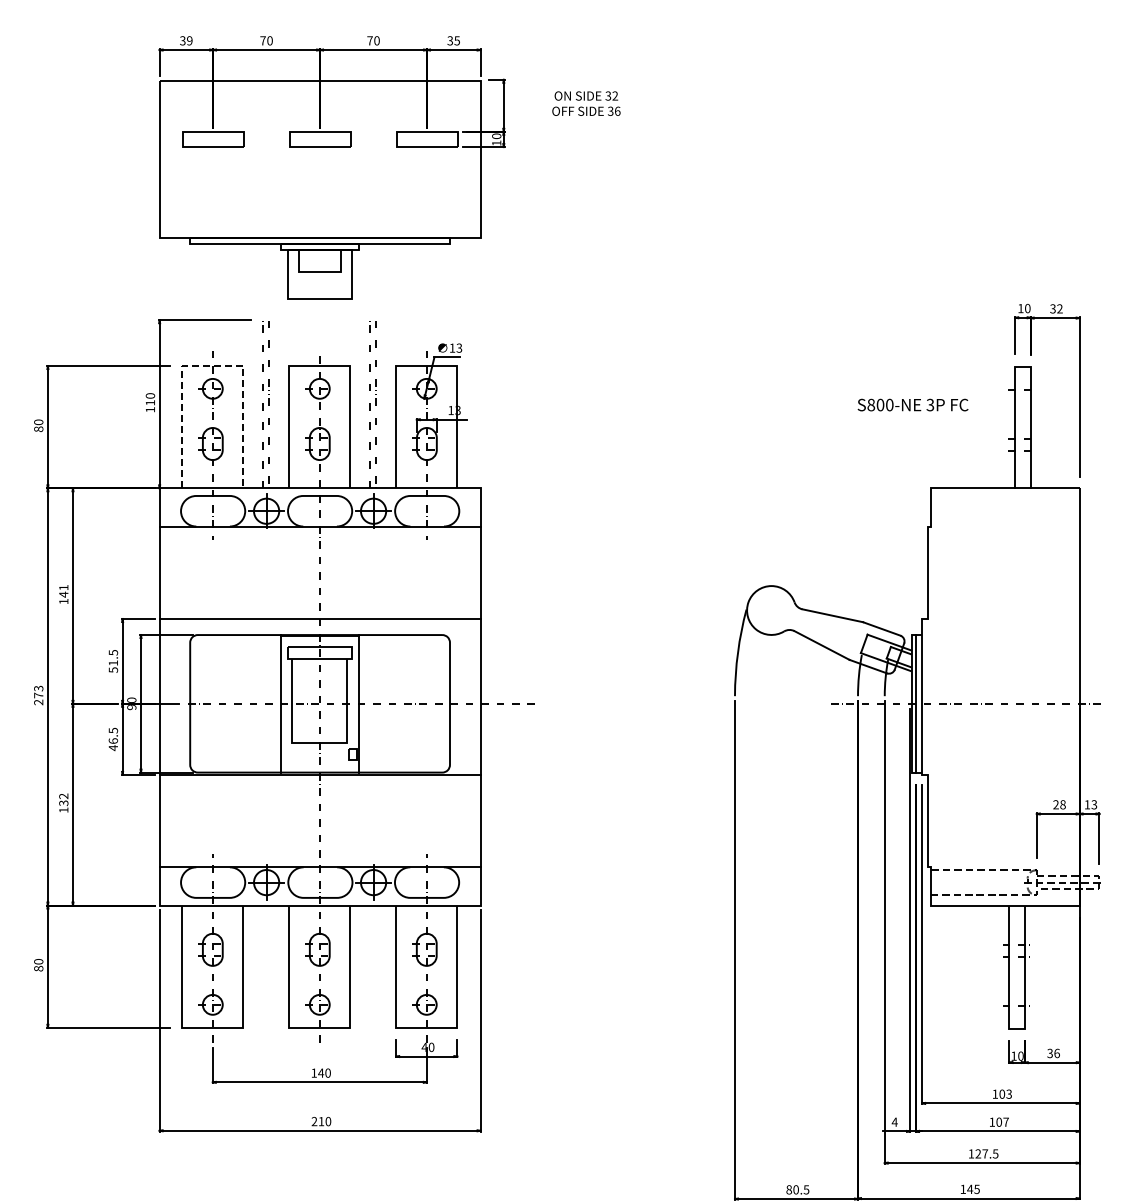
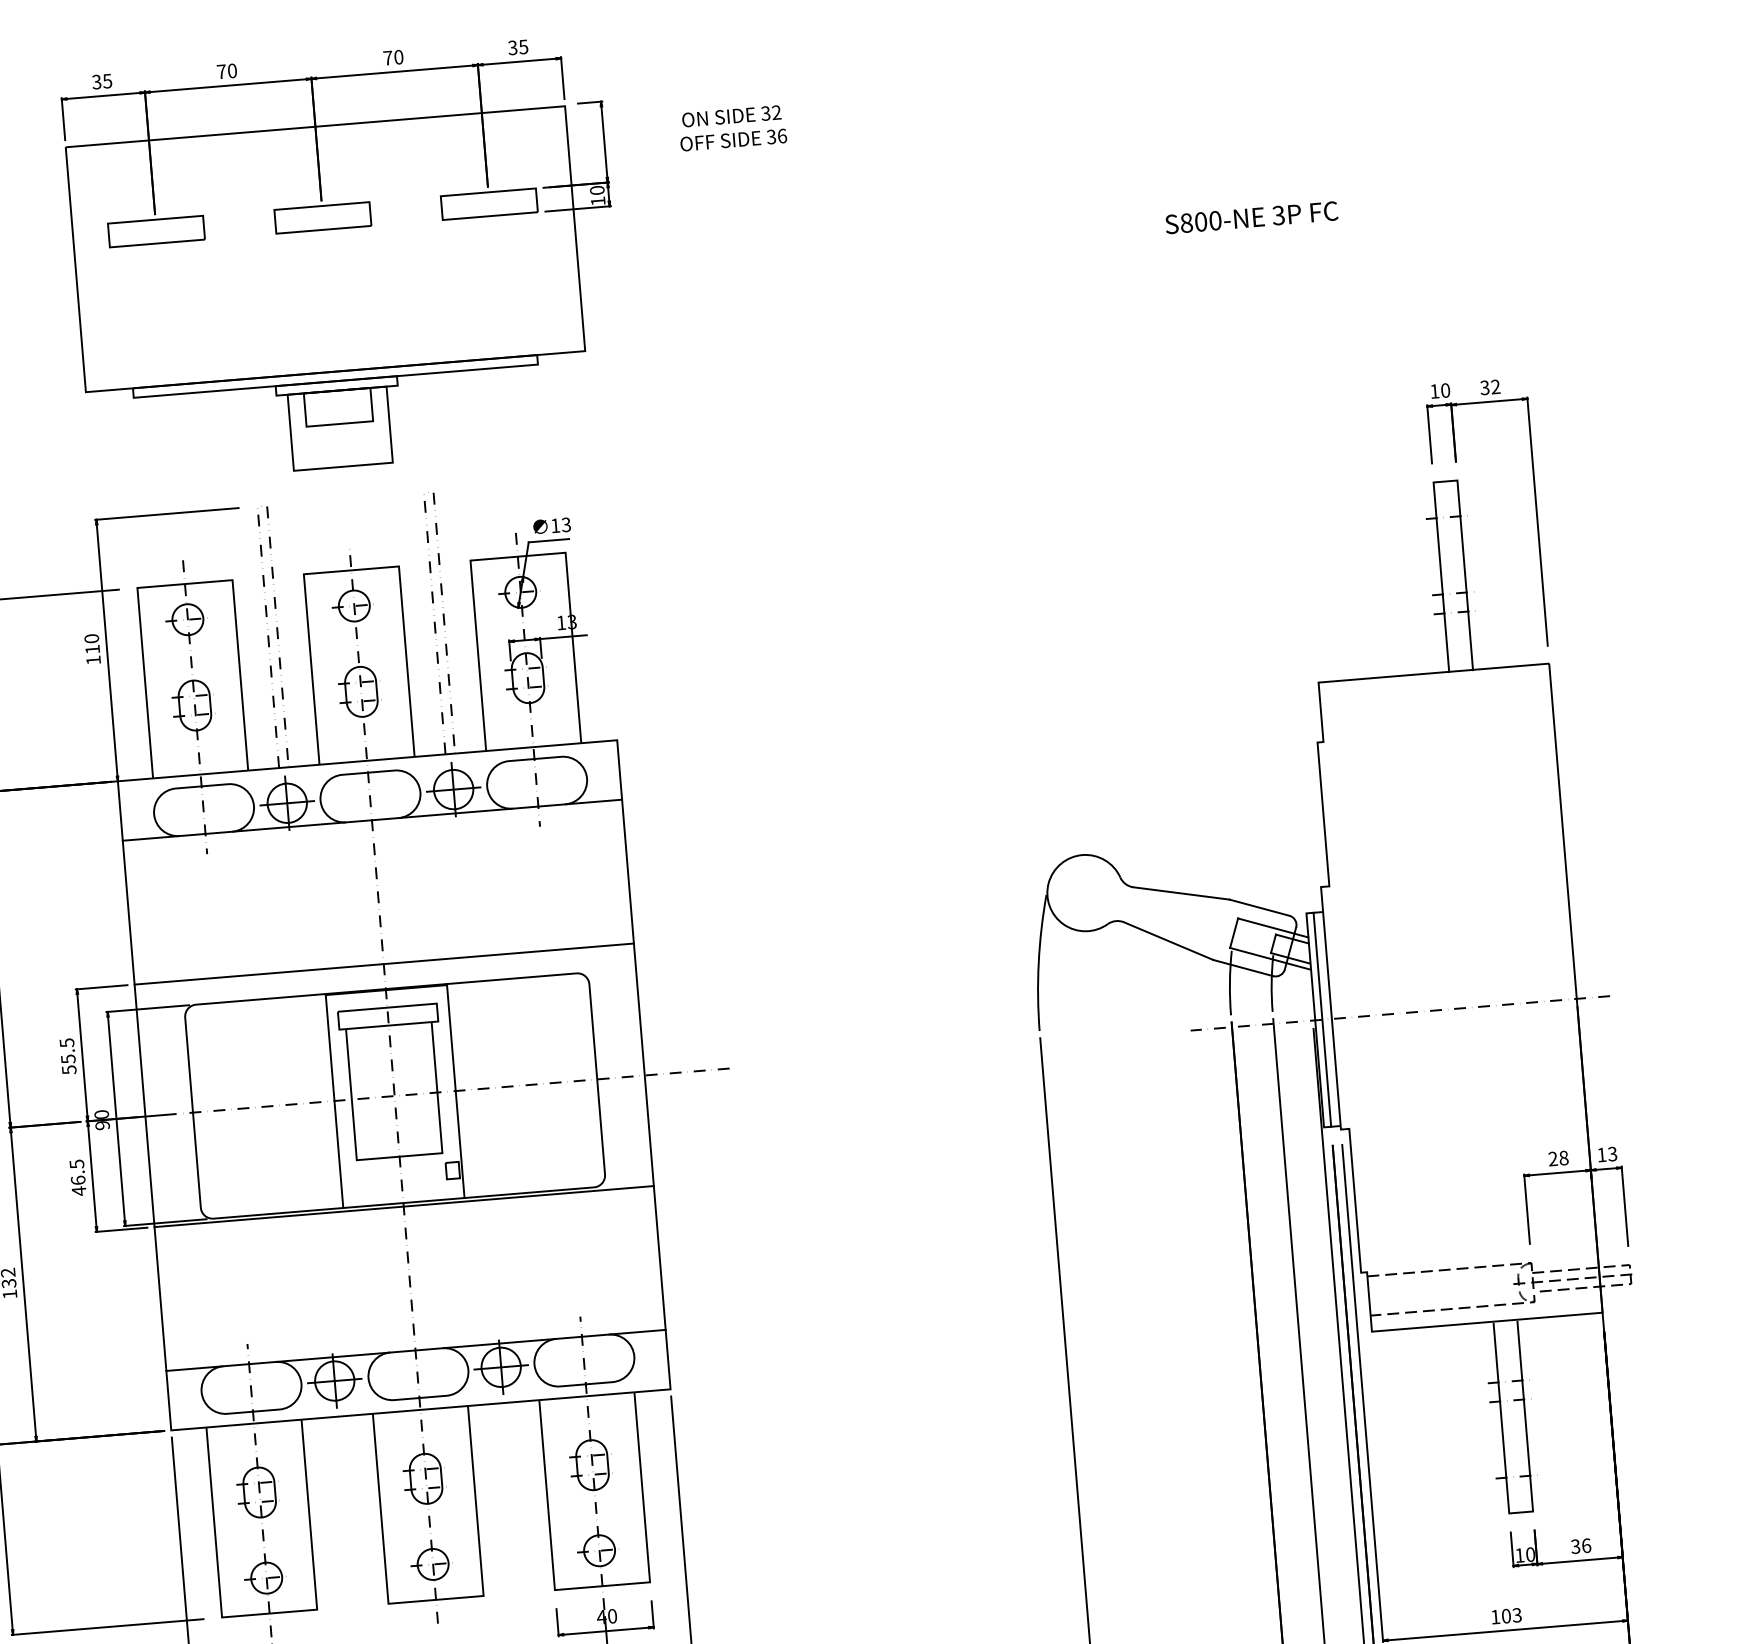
text: (189, 40) -> (107, 80), 39 -> 35
line: (212, 365) -> (184, 583), dashed -> solid
text: (912, 404) -> (1250, 216), moved
text: (113, 662) -> (68, 1058), 51.5 -> 55.5

